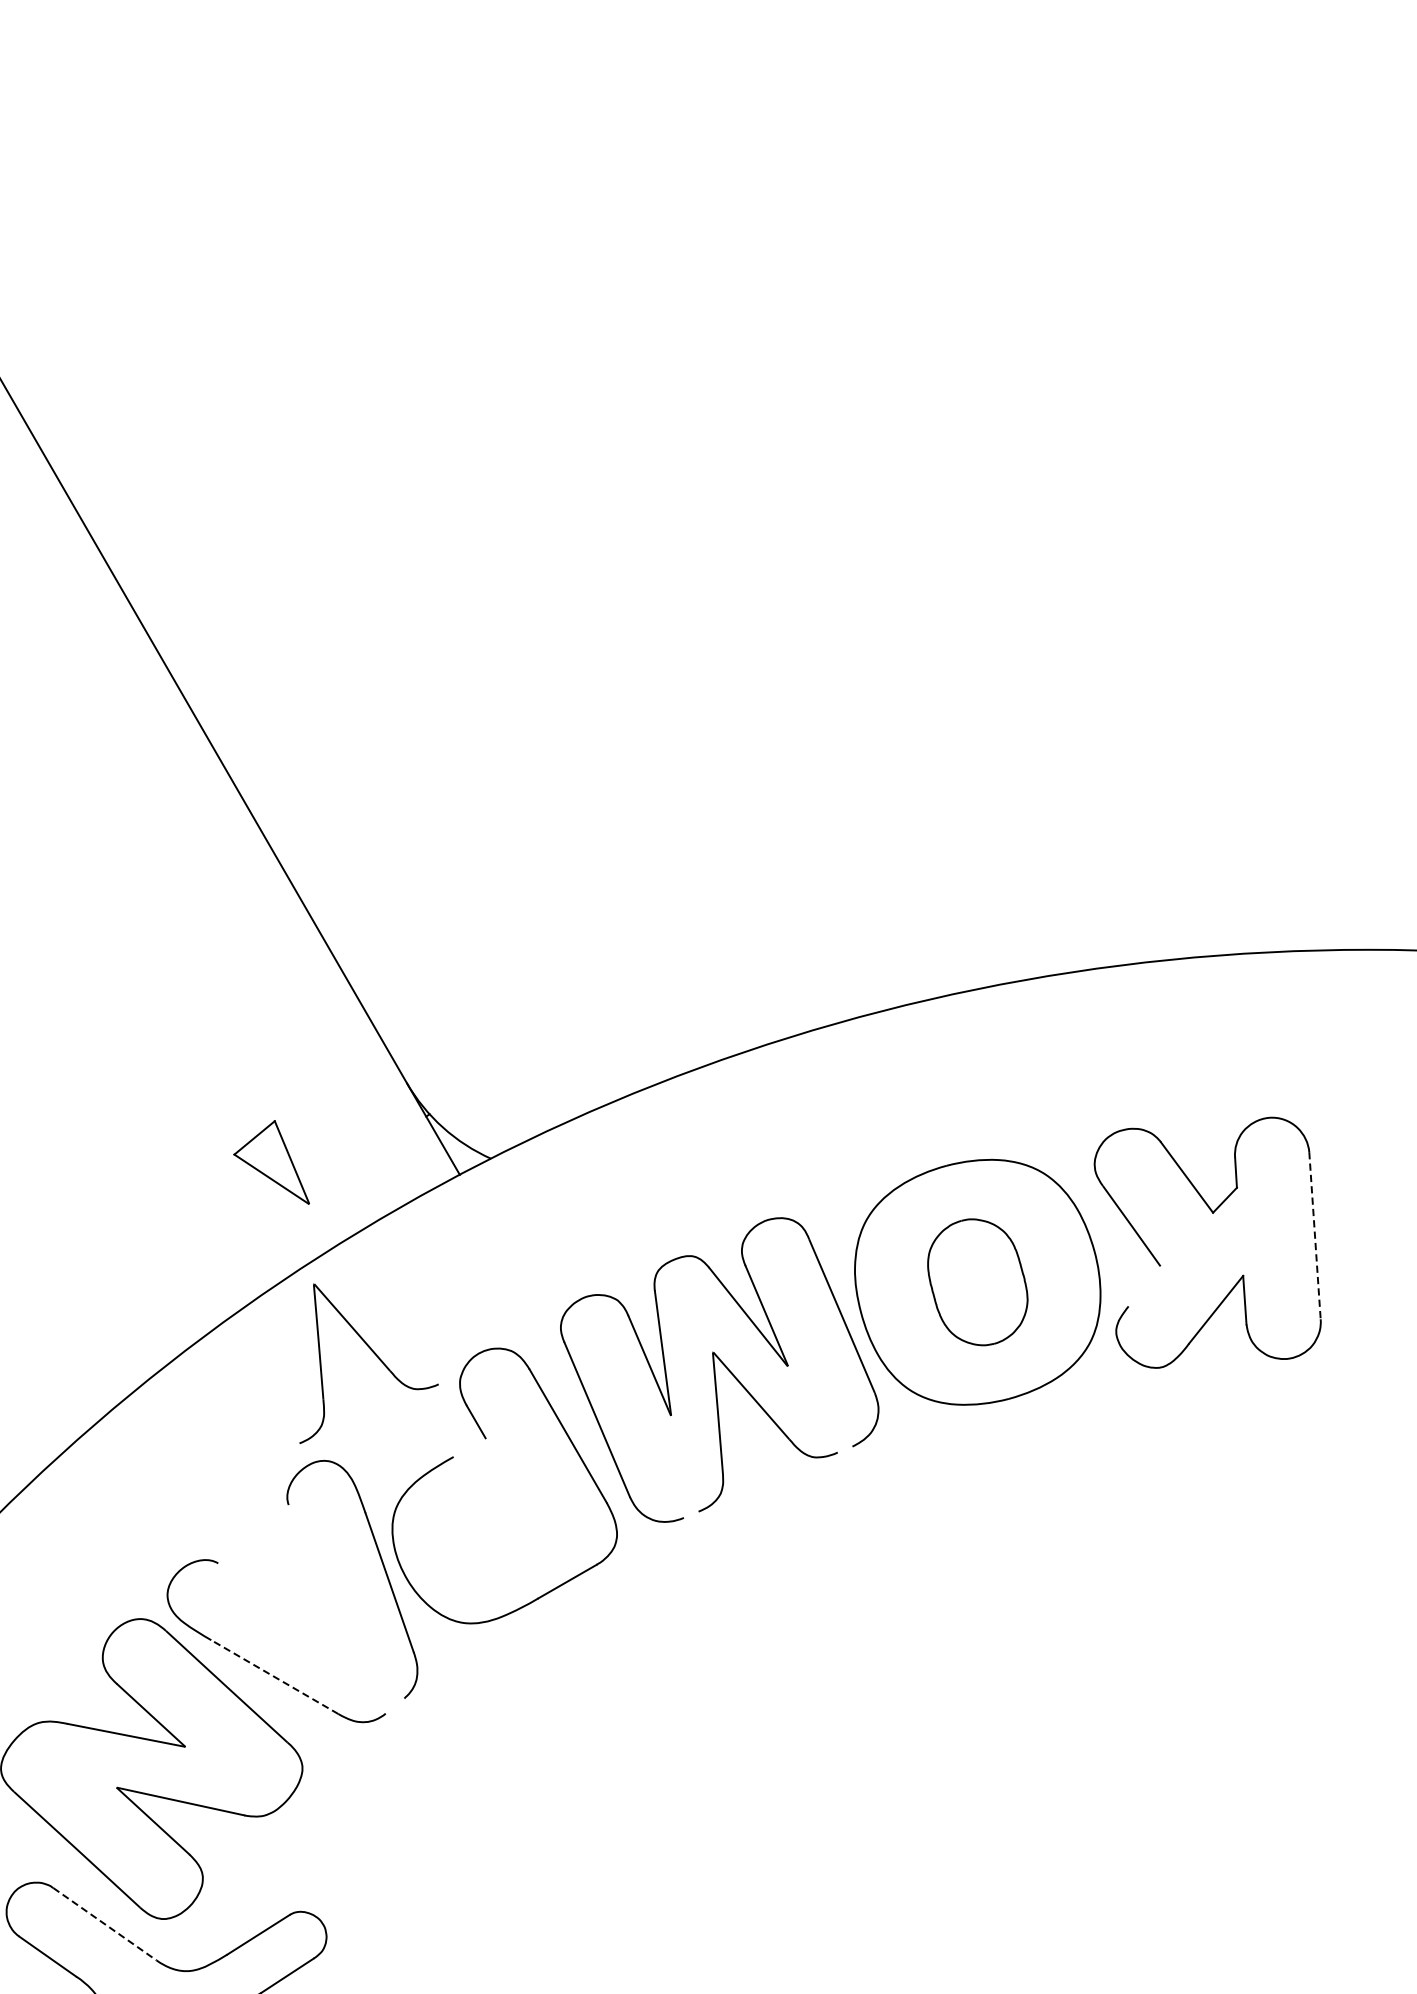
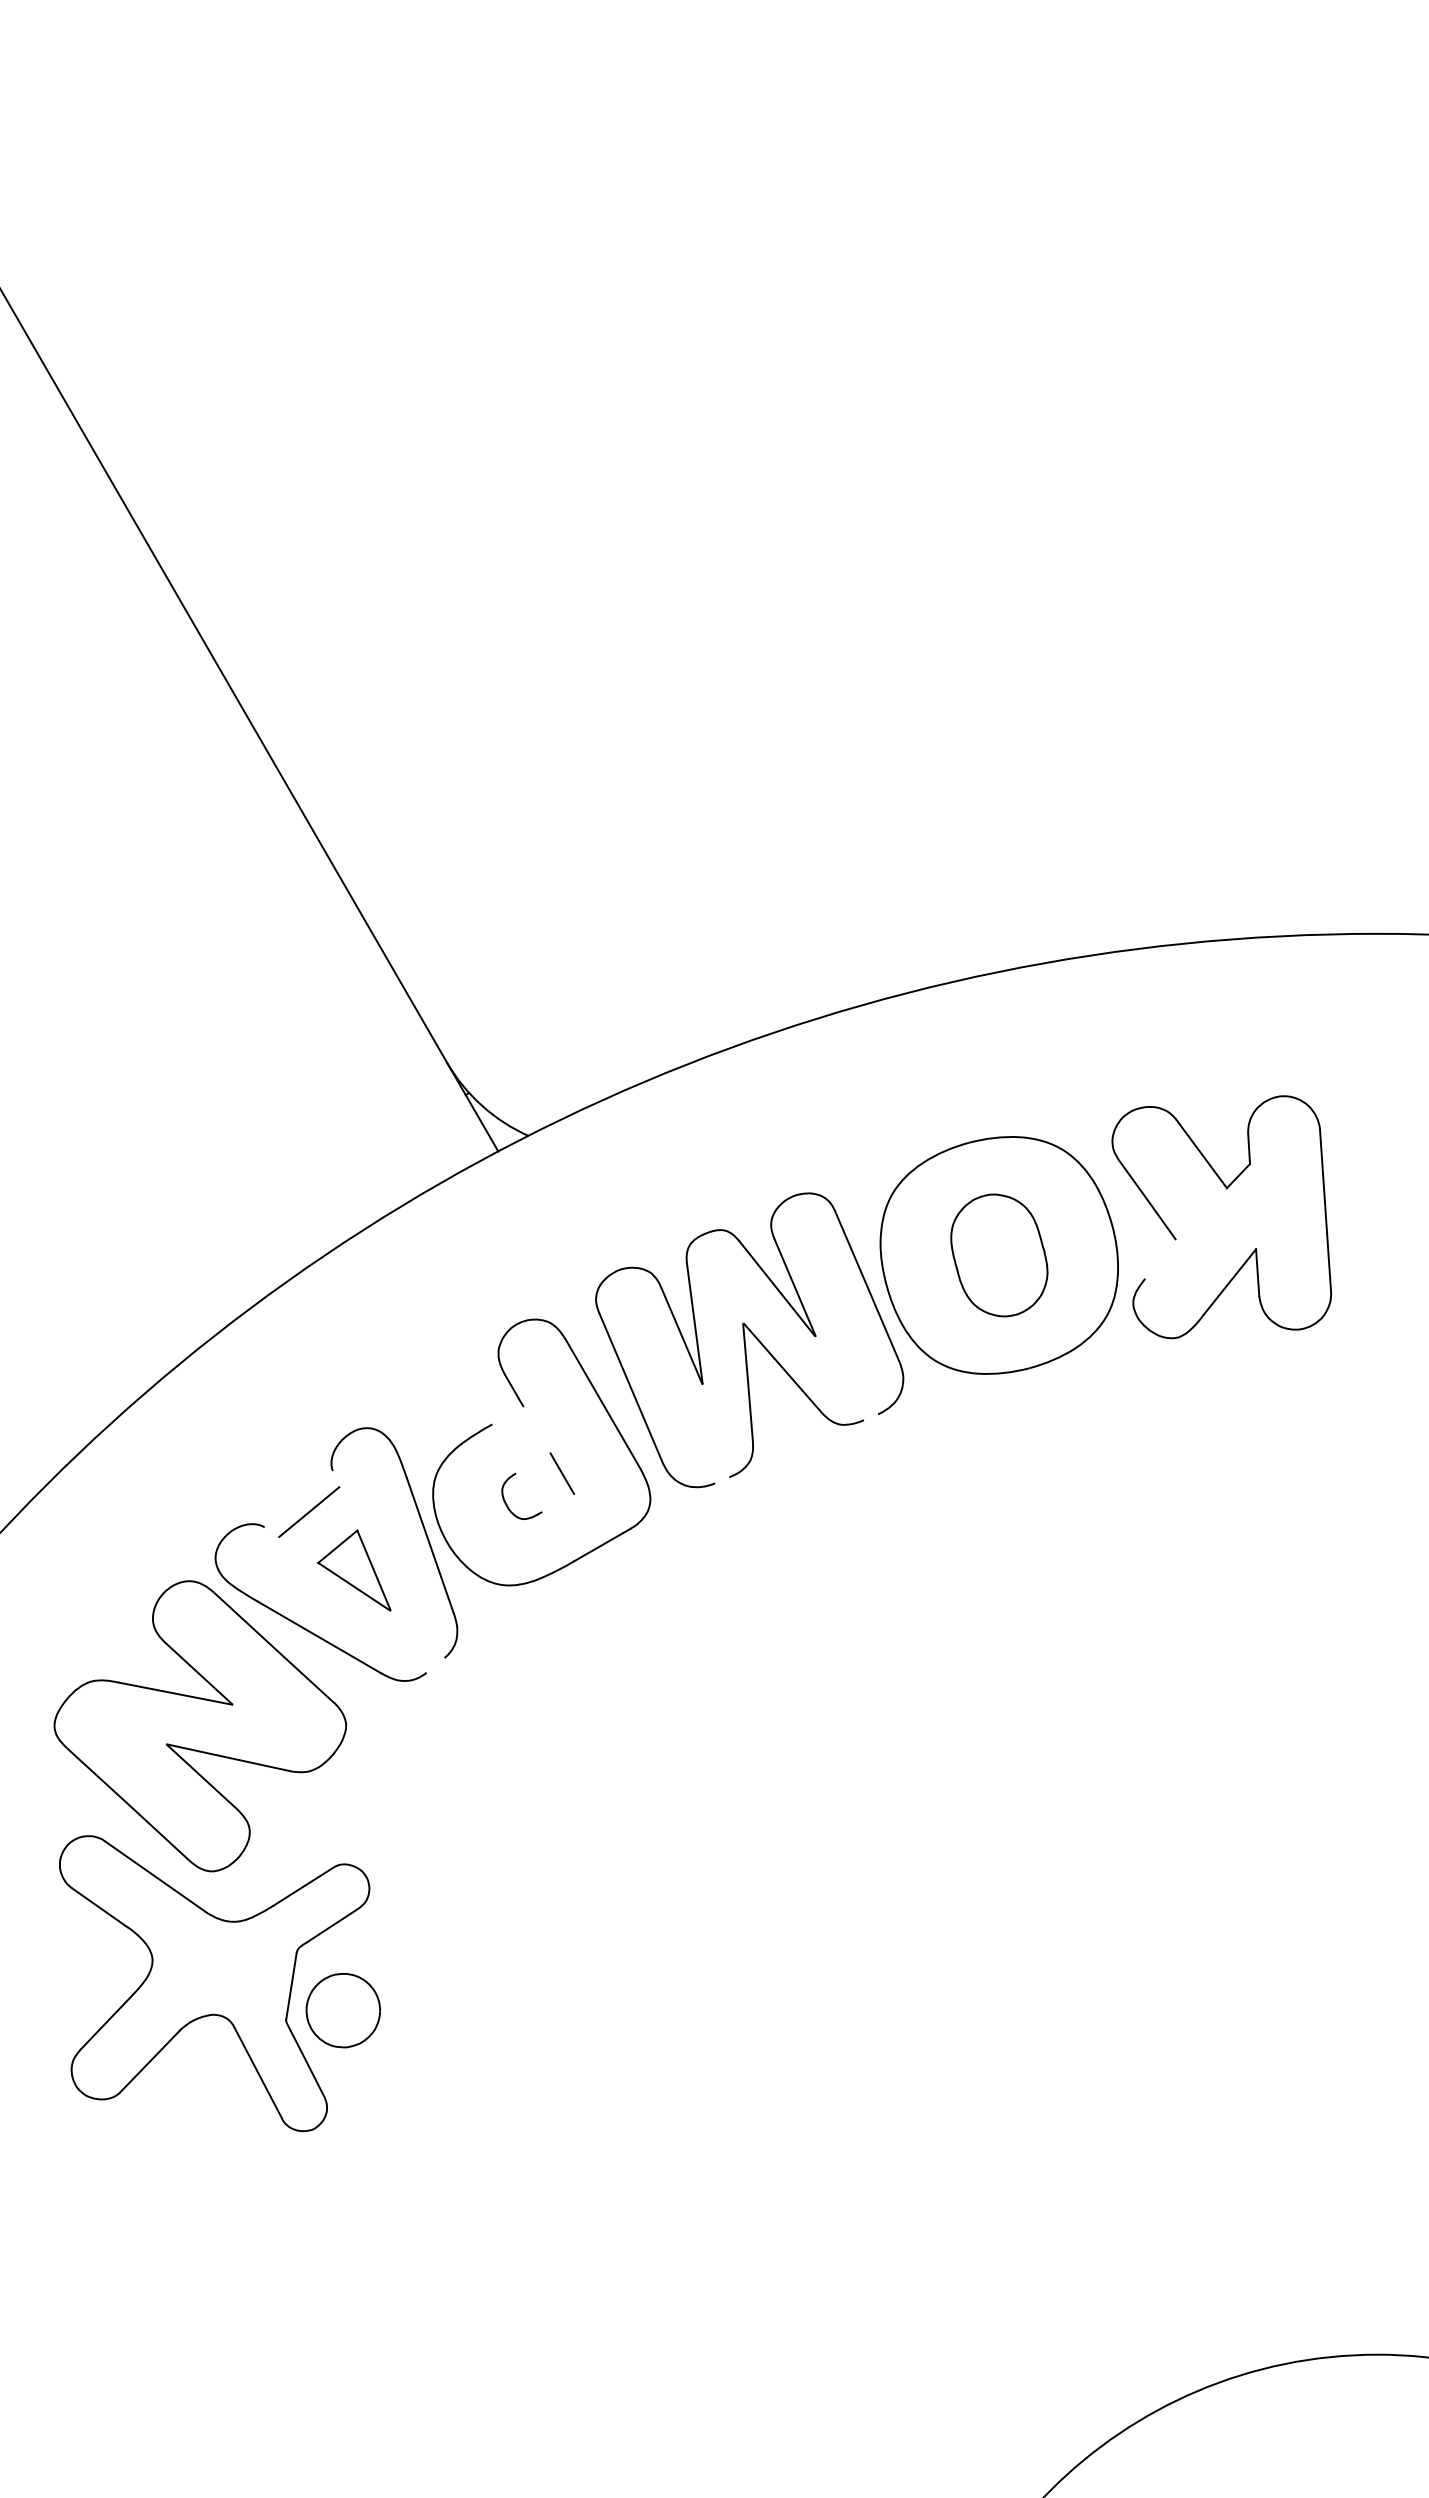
part: (271, 1162) -> (354, 1570), moved
line: (1314, 1235) -> (1325, 1210), dashed -> solid
part: (375, 1355) -> (416, 1326), removed
line: (526, 1507) -> (562, 1473), added
curve: (468, 1537) -> (506, 1502), added
line: (264, 1548) -> (309, 1512), added
line: (273, 1677) -> (318, 1637), dashed -> solid
line: (105, 1924) -> (155, 1876), dashed -> solid

